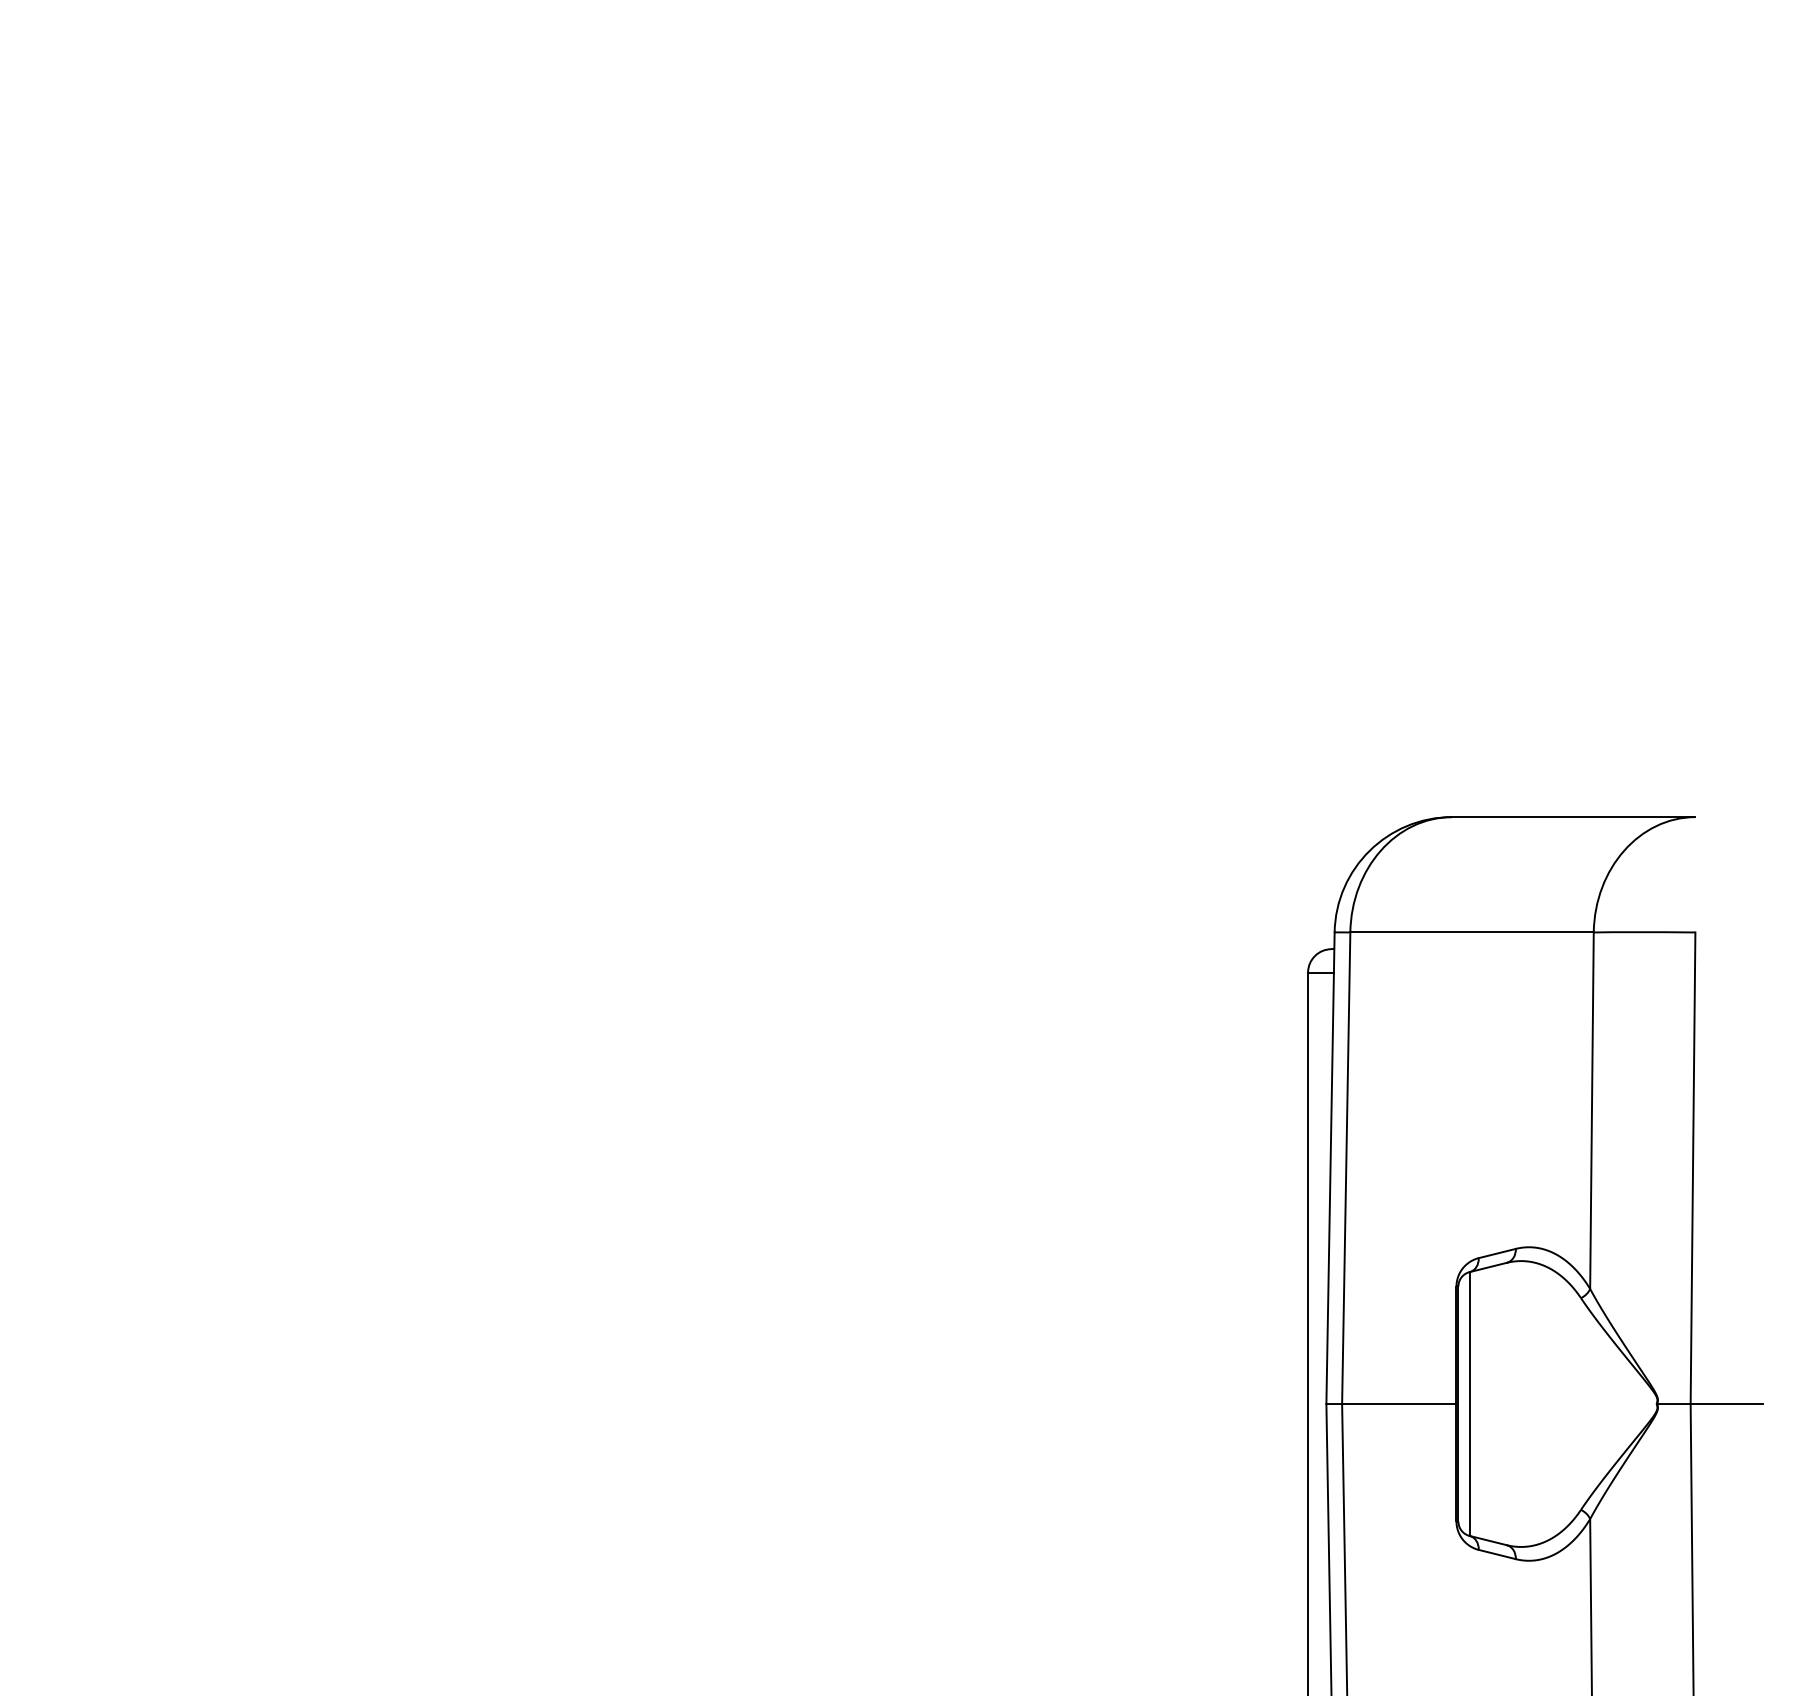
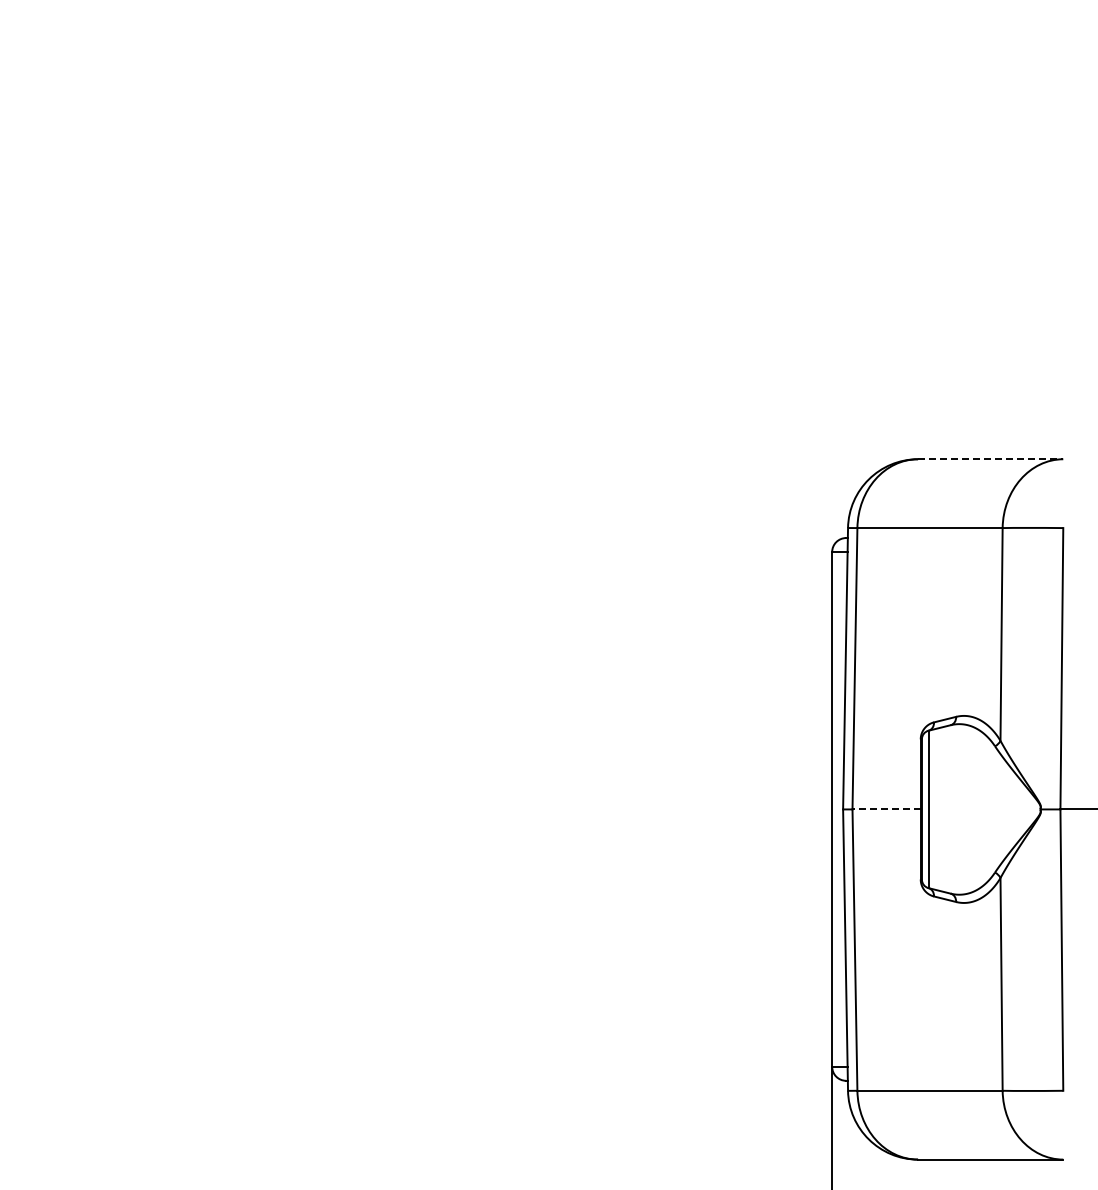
line: (1573, 817) -> (990, 459), solid -> dashed
line: (1399, 1404) -> (886, 809), solid -> dashed

